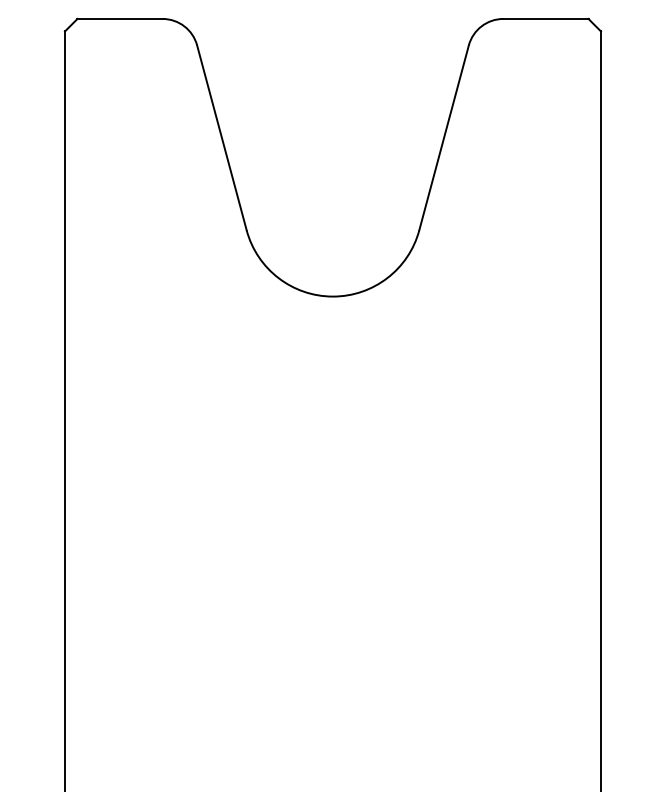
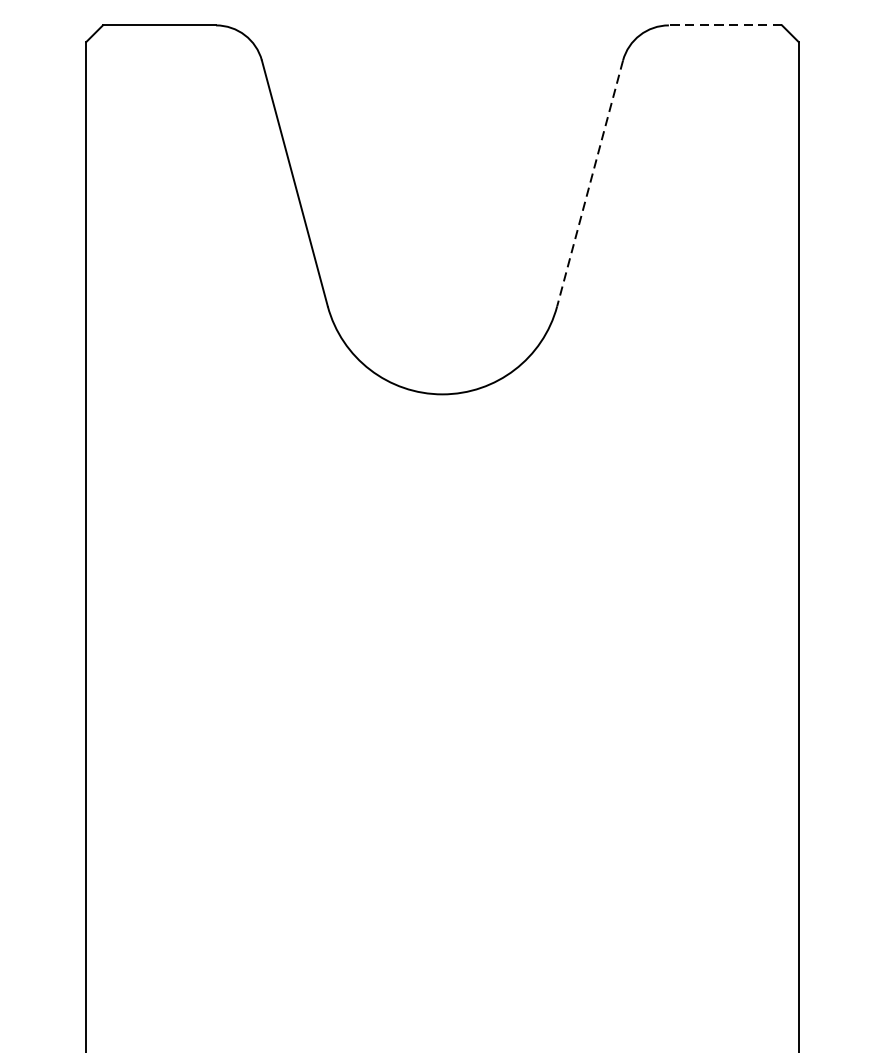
line: (545, 18) -> (724, 24), solid -> dashed
line: (444, 137) -> (590, 182), solid -> dashed

